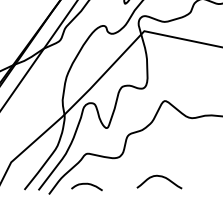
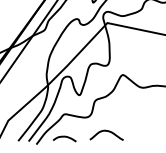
curve: (161, 178) -> (108, 132), moved

